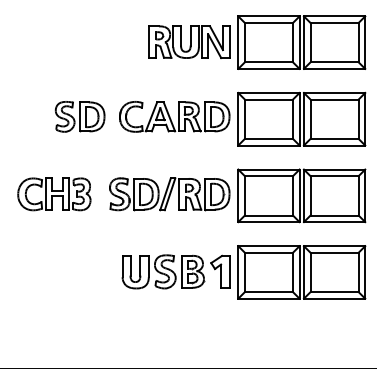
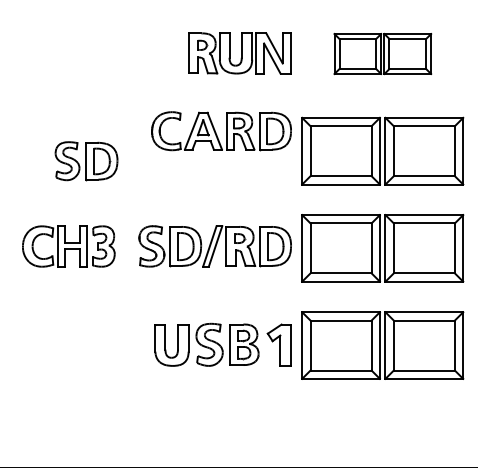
part: (301, 42) -> (382, 53), size x0.6
part: (80, 117) -> (86, 161), moved
part: (174, 117) -> (221, 131), moved

